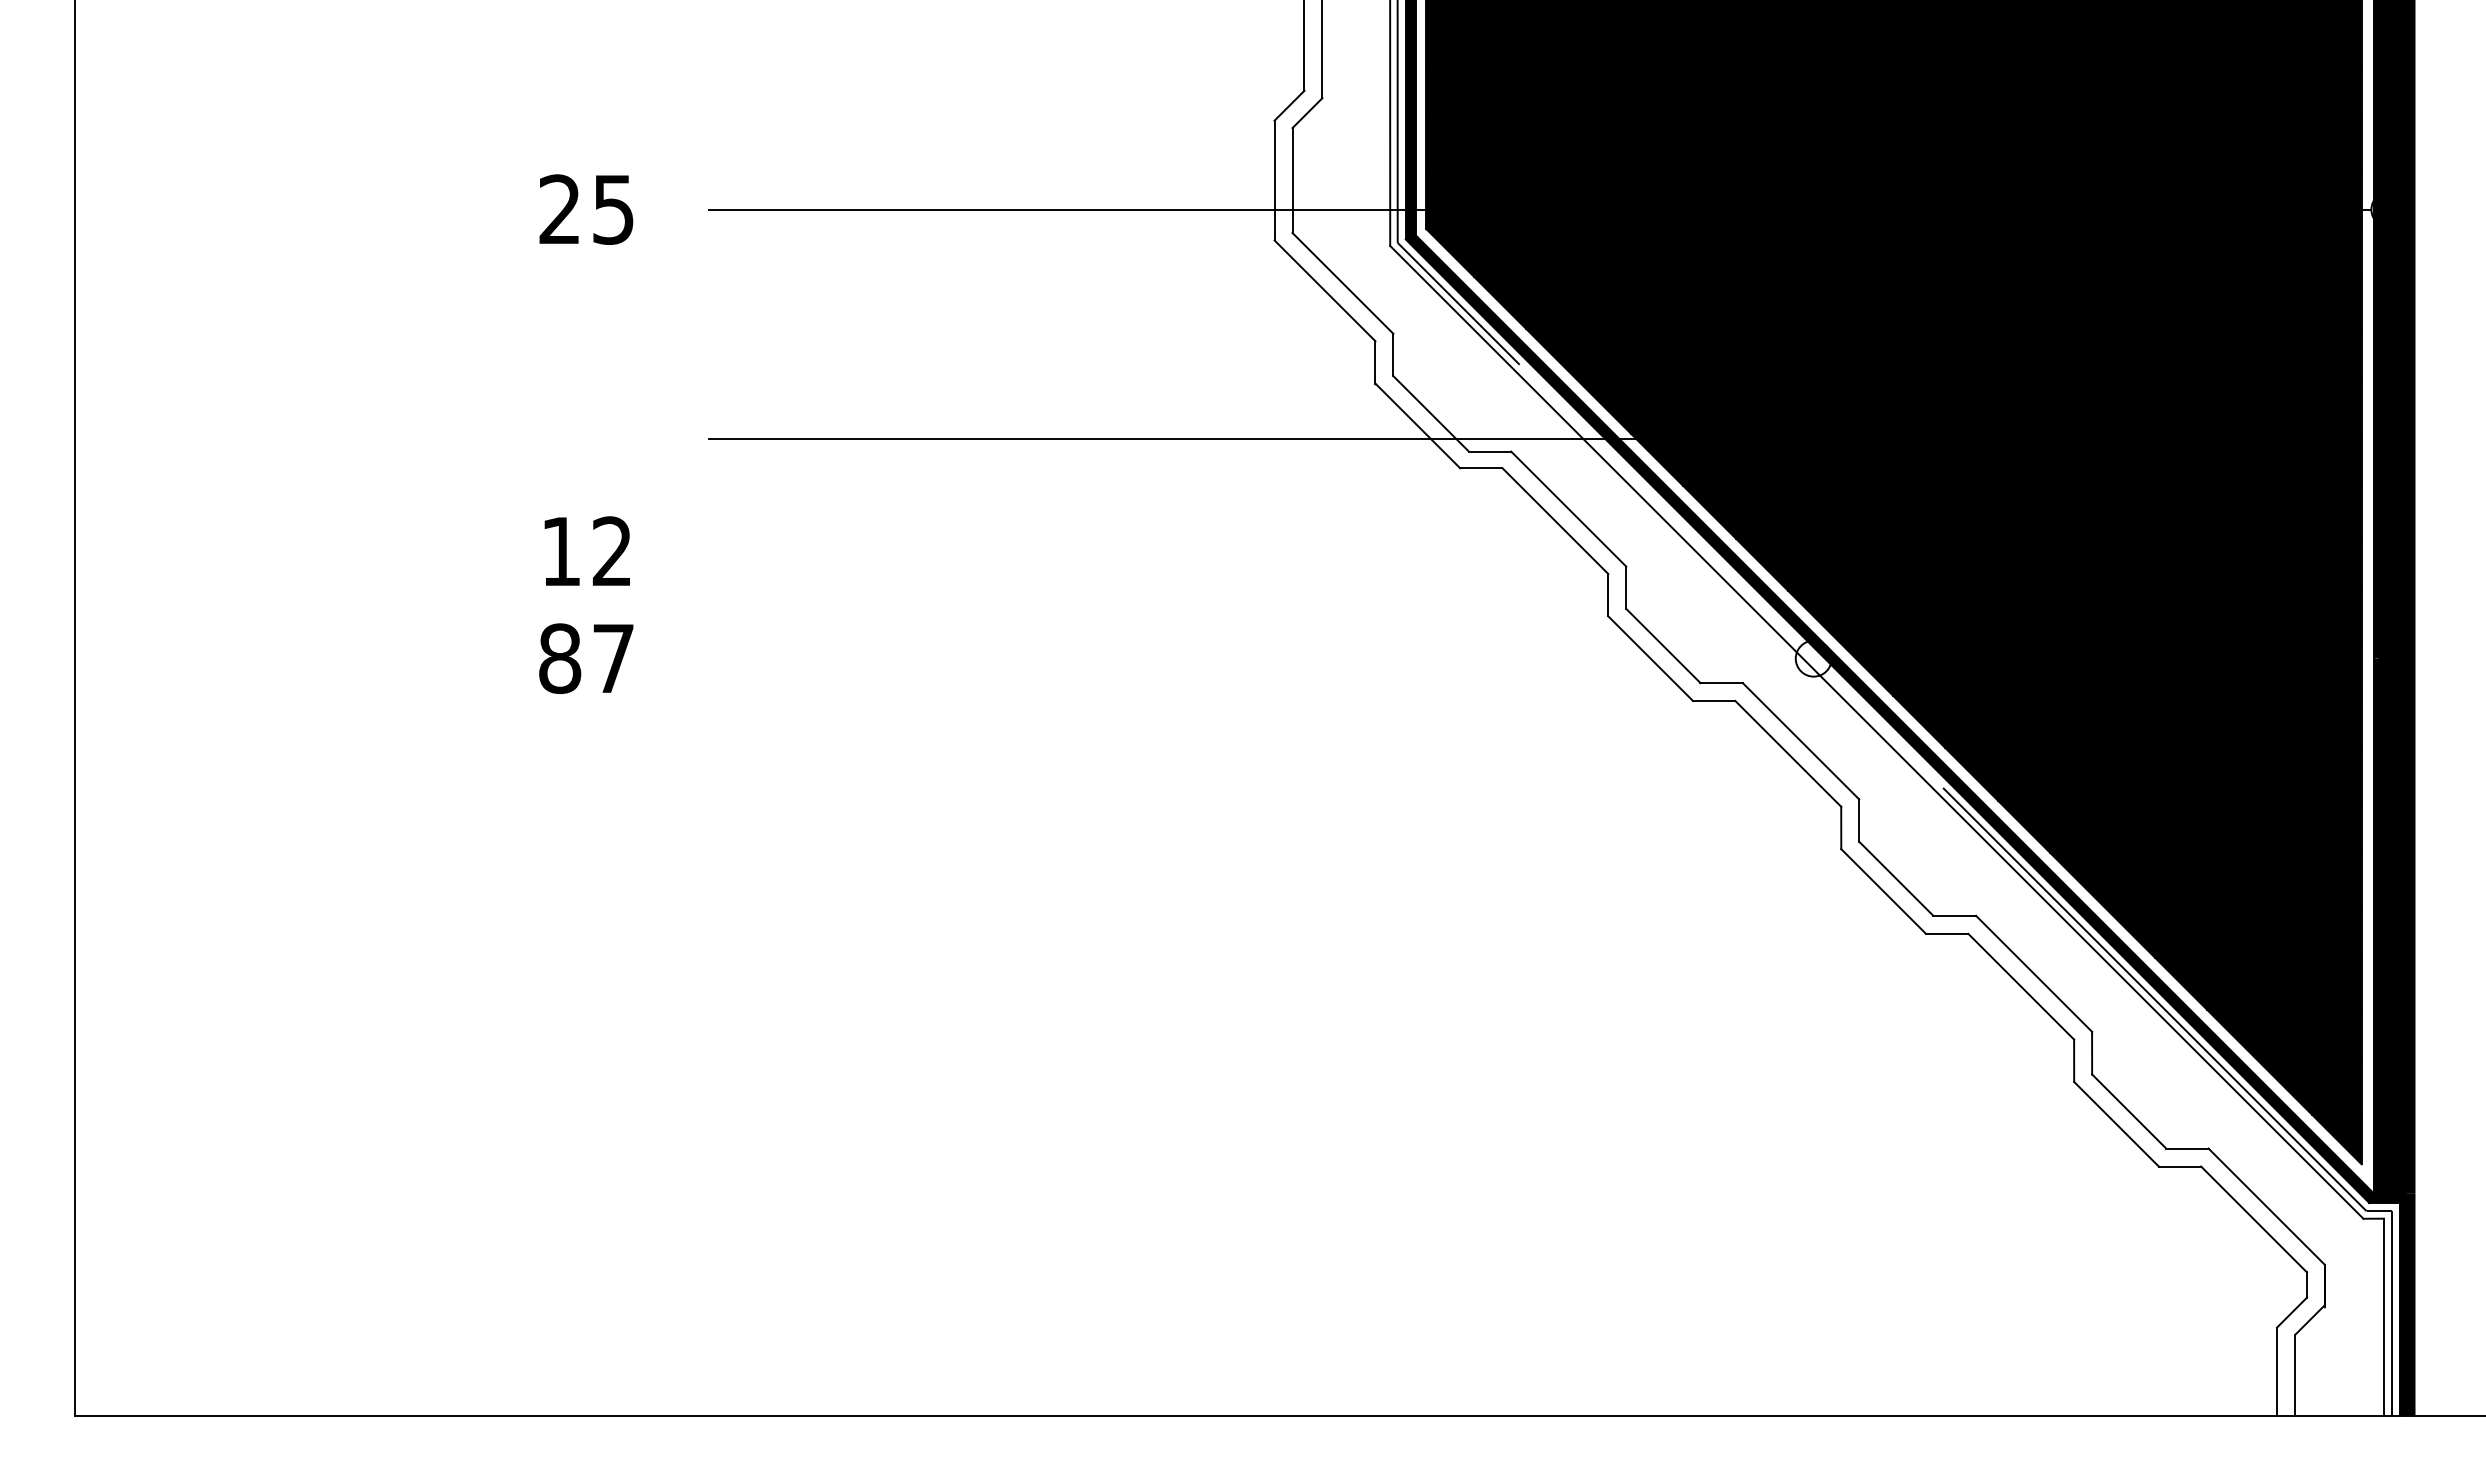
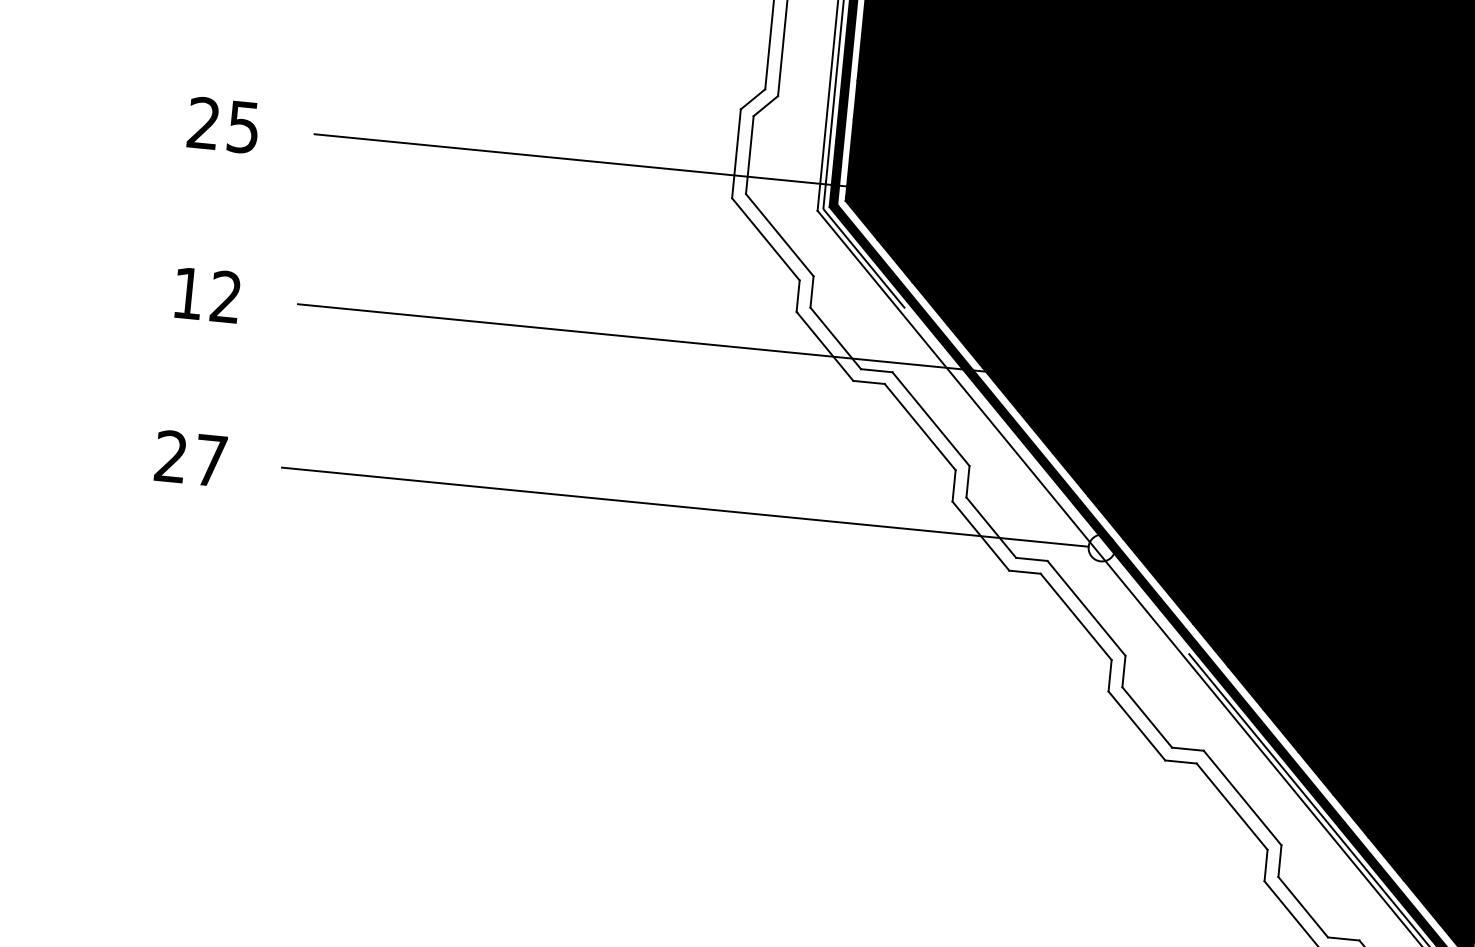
text: (586, 550) -> (206, 294), moved
text: (560, 658) -> (171, 456), 87 -> 27
line: (1252, 658) -> (685, 507), added

